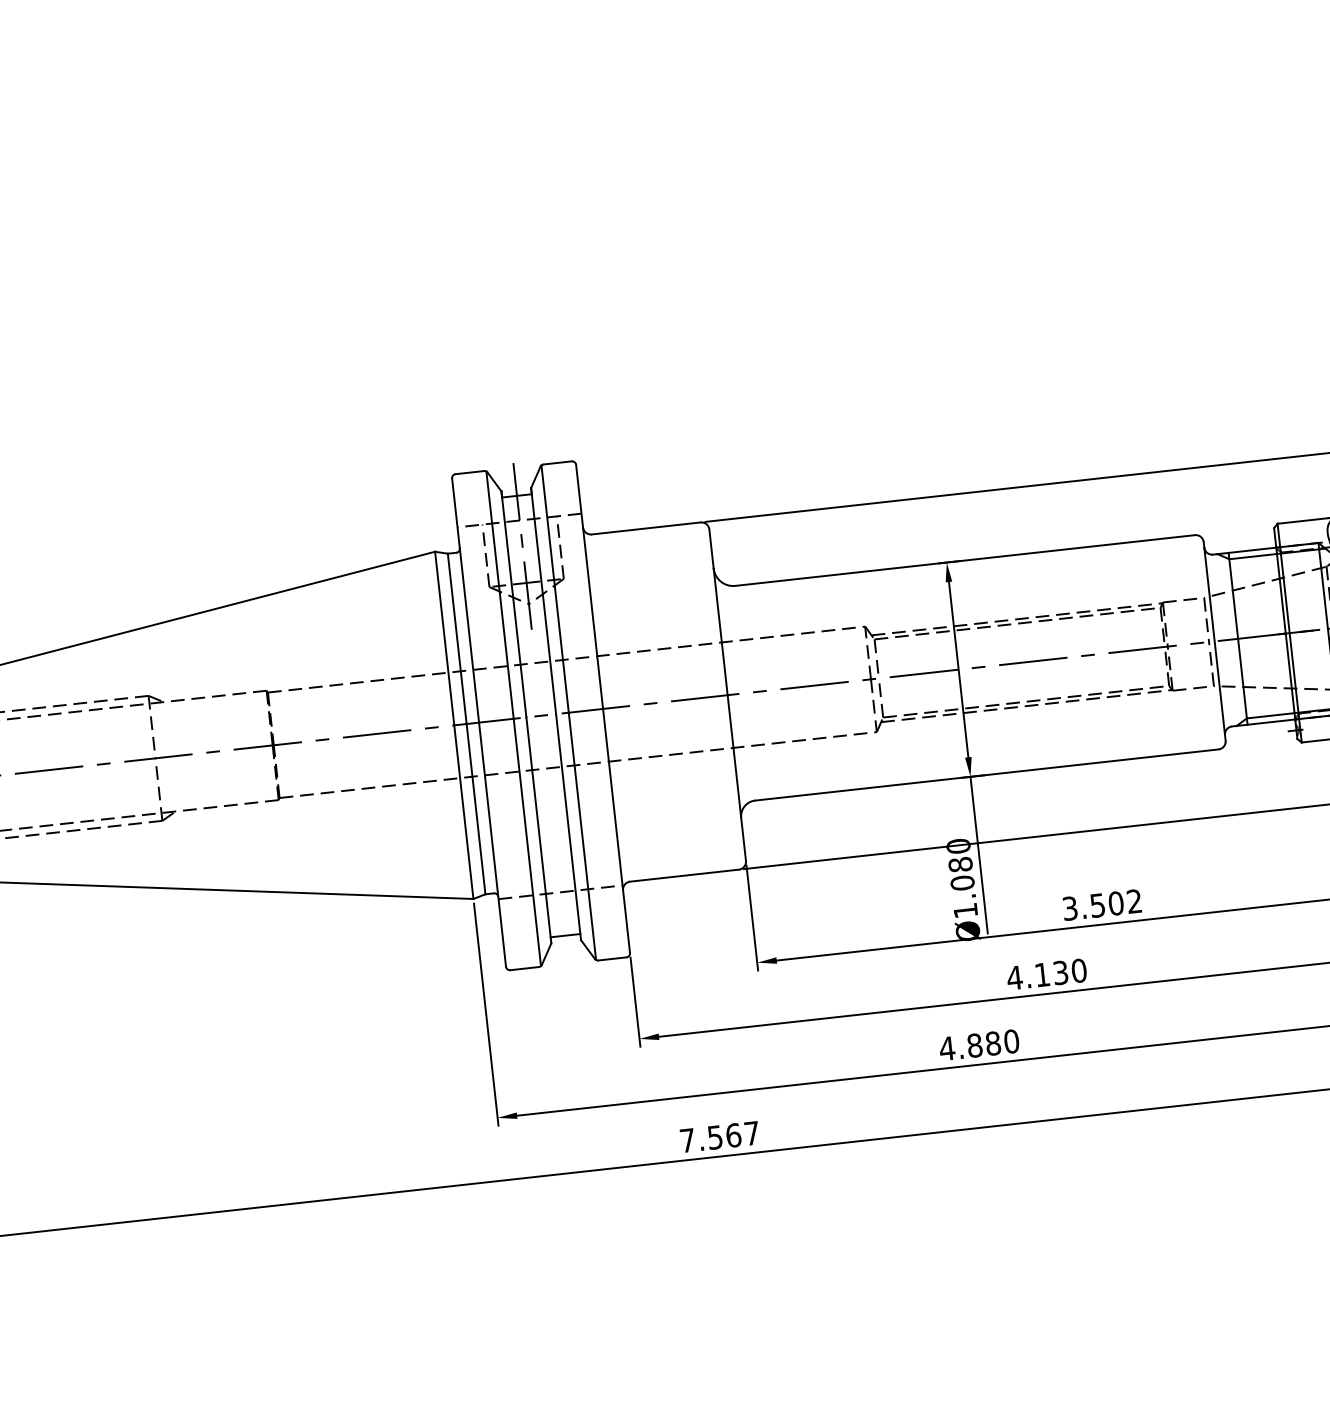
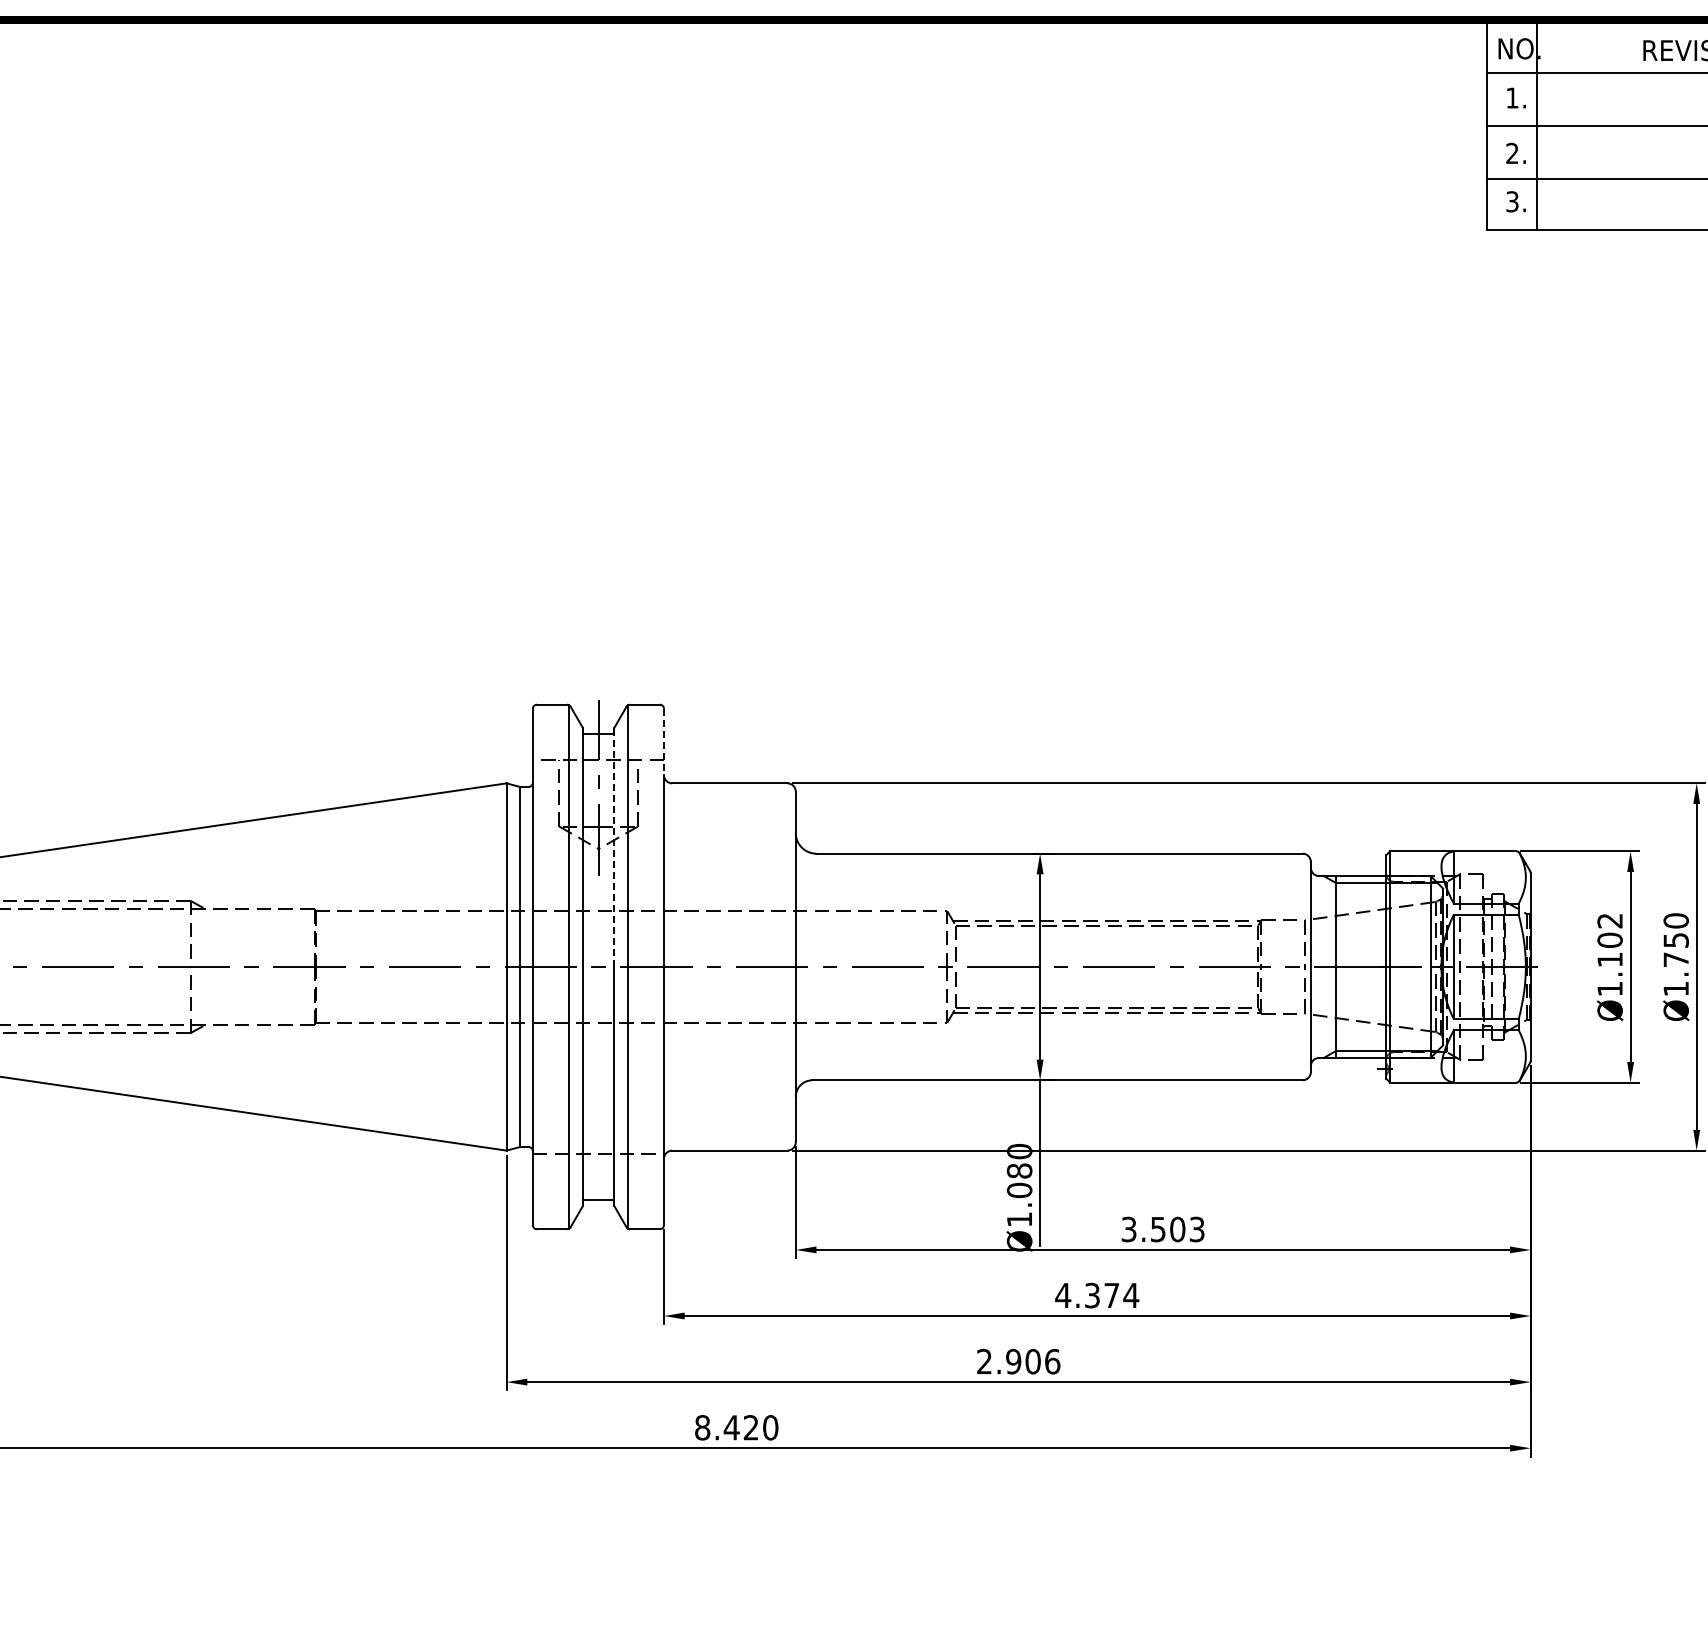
line: (580, 496) -> (664, 742), solid -> dashed
line: (543, 601) -> (614, 847), solid -> dashed
text: (1133, 901) -> (1196, 1229), 3.502 -> 3.503
text: (1061, 972) -> (1112, 1295), 4.130 -> 4.374
text: (979, 1044) -> (1018, 1361), 4.880 -> 2.906
text: (719, 1136) -> (736, 1427), 7.567 -> 8.420

